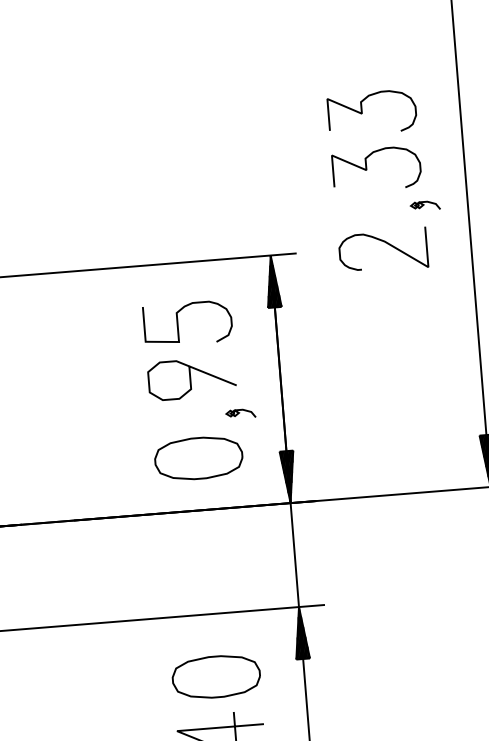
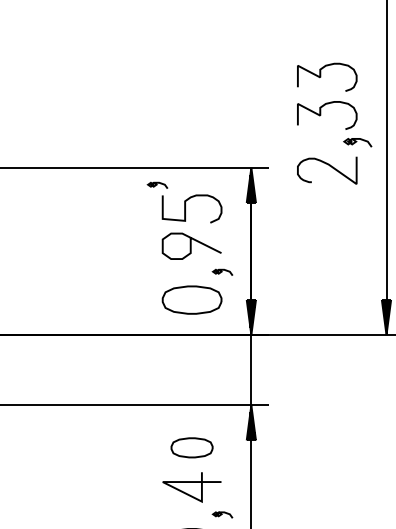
part: (424, 205) -> (357, 142), size x1.4
part: (133, 291) -> (157, 184), added
part: (215, 676) -> (191, 447), size x0.7

